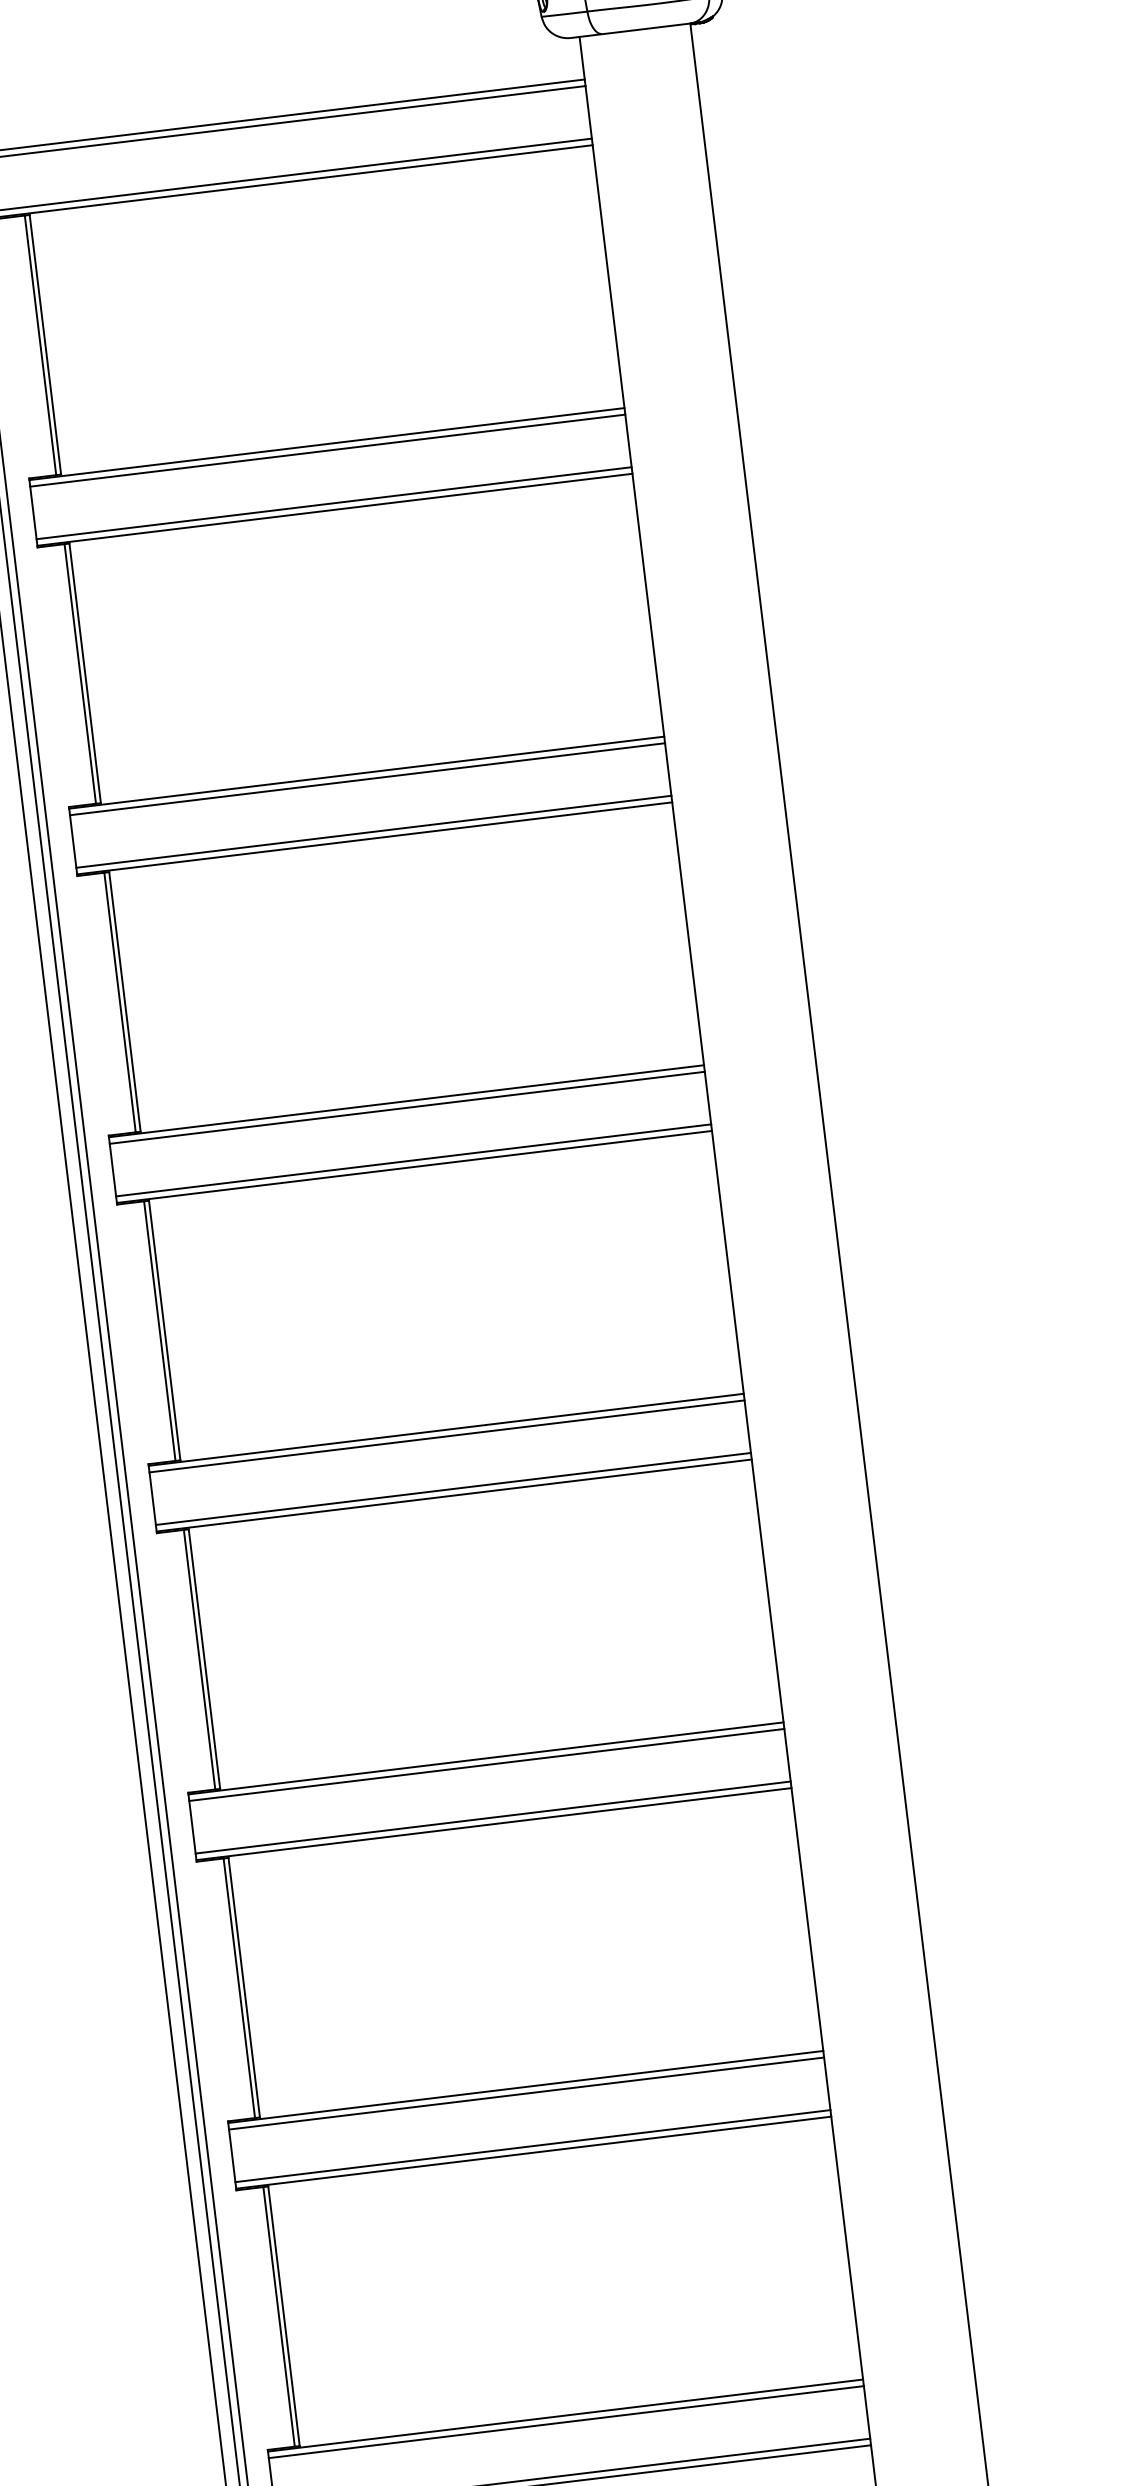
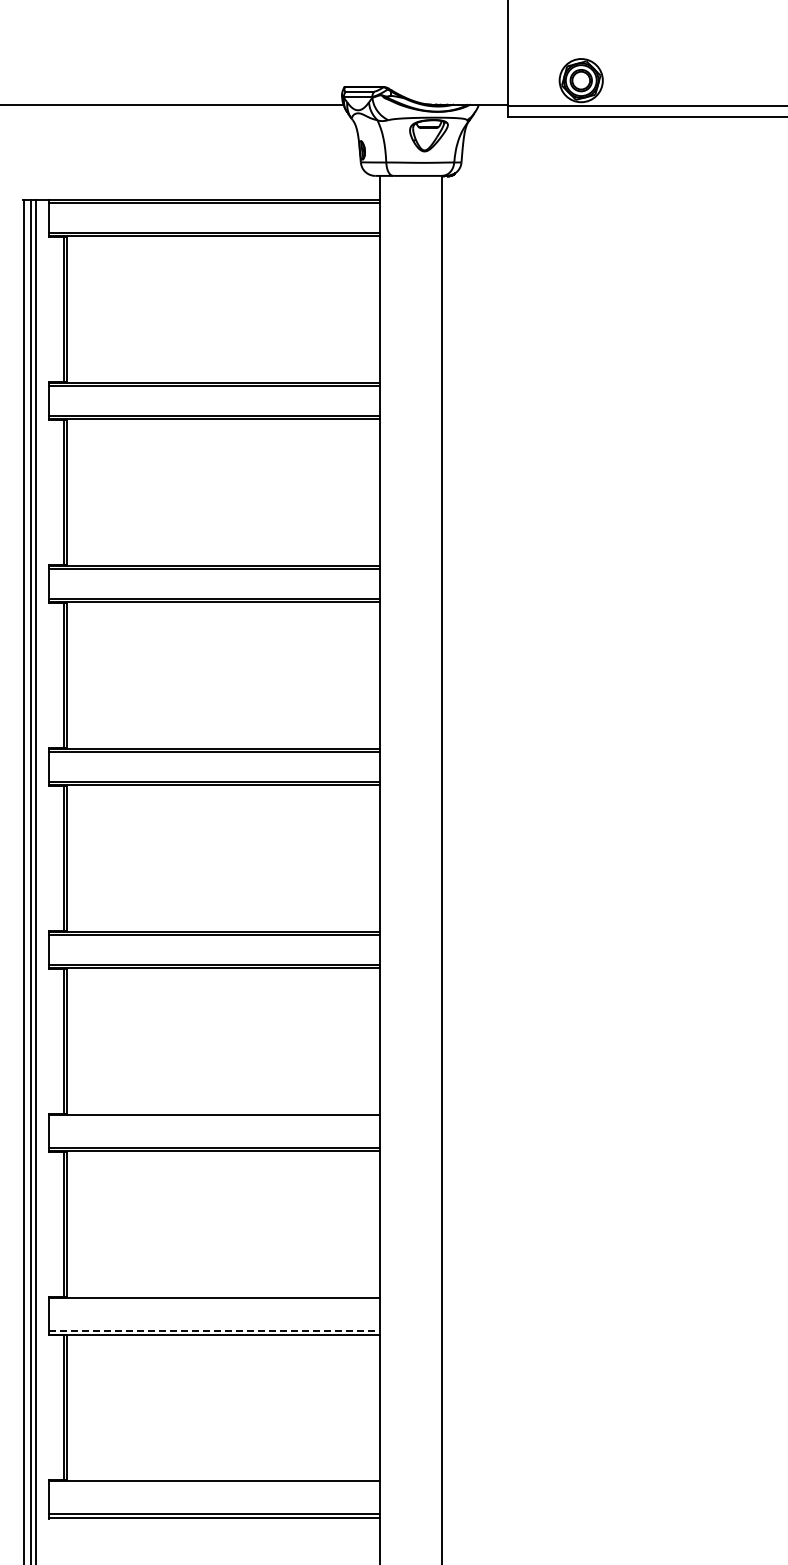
line: (486, 1764) -> (214, 1118), removed
line: (526, 2093) -> (214, 1301), removed
line: (532, 2145) -> (214, 1330), solid -> dashed
line: (566, 2421) -> (214, 1484), removed

